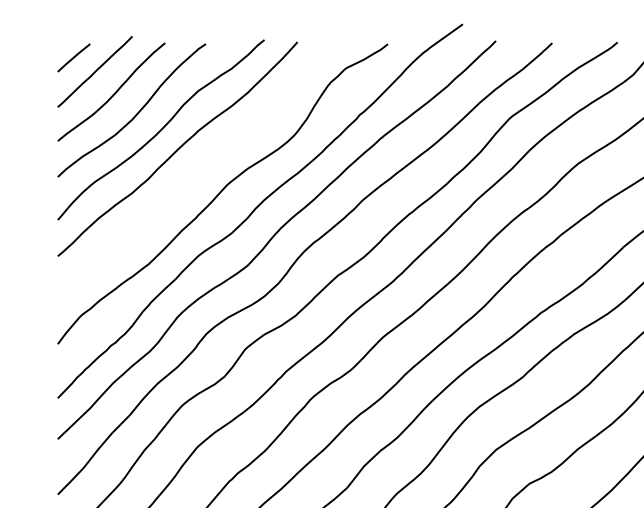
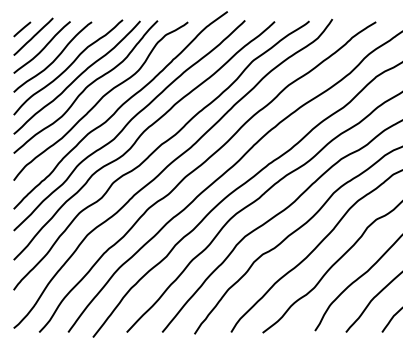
curve: (195, 165) -> (86, 86), added

